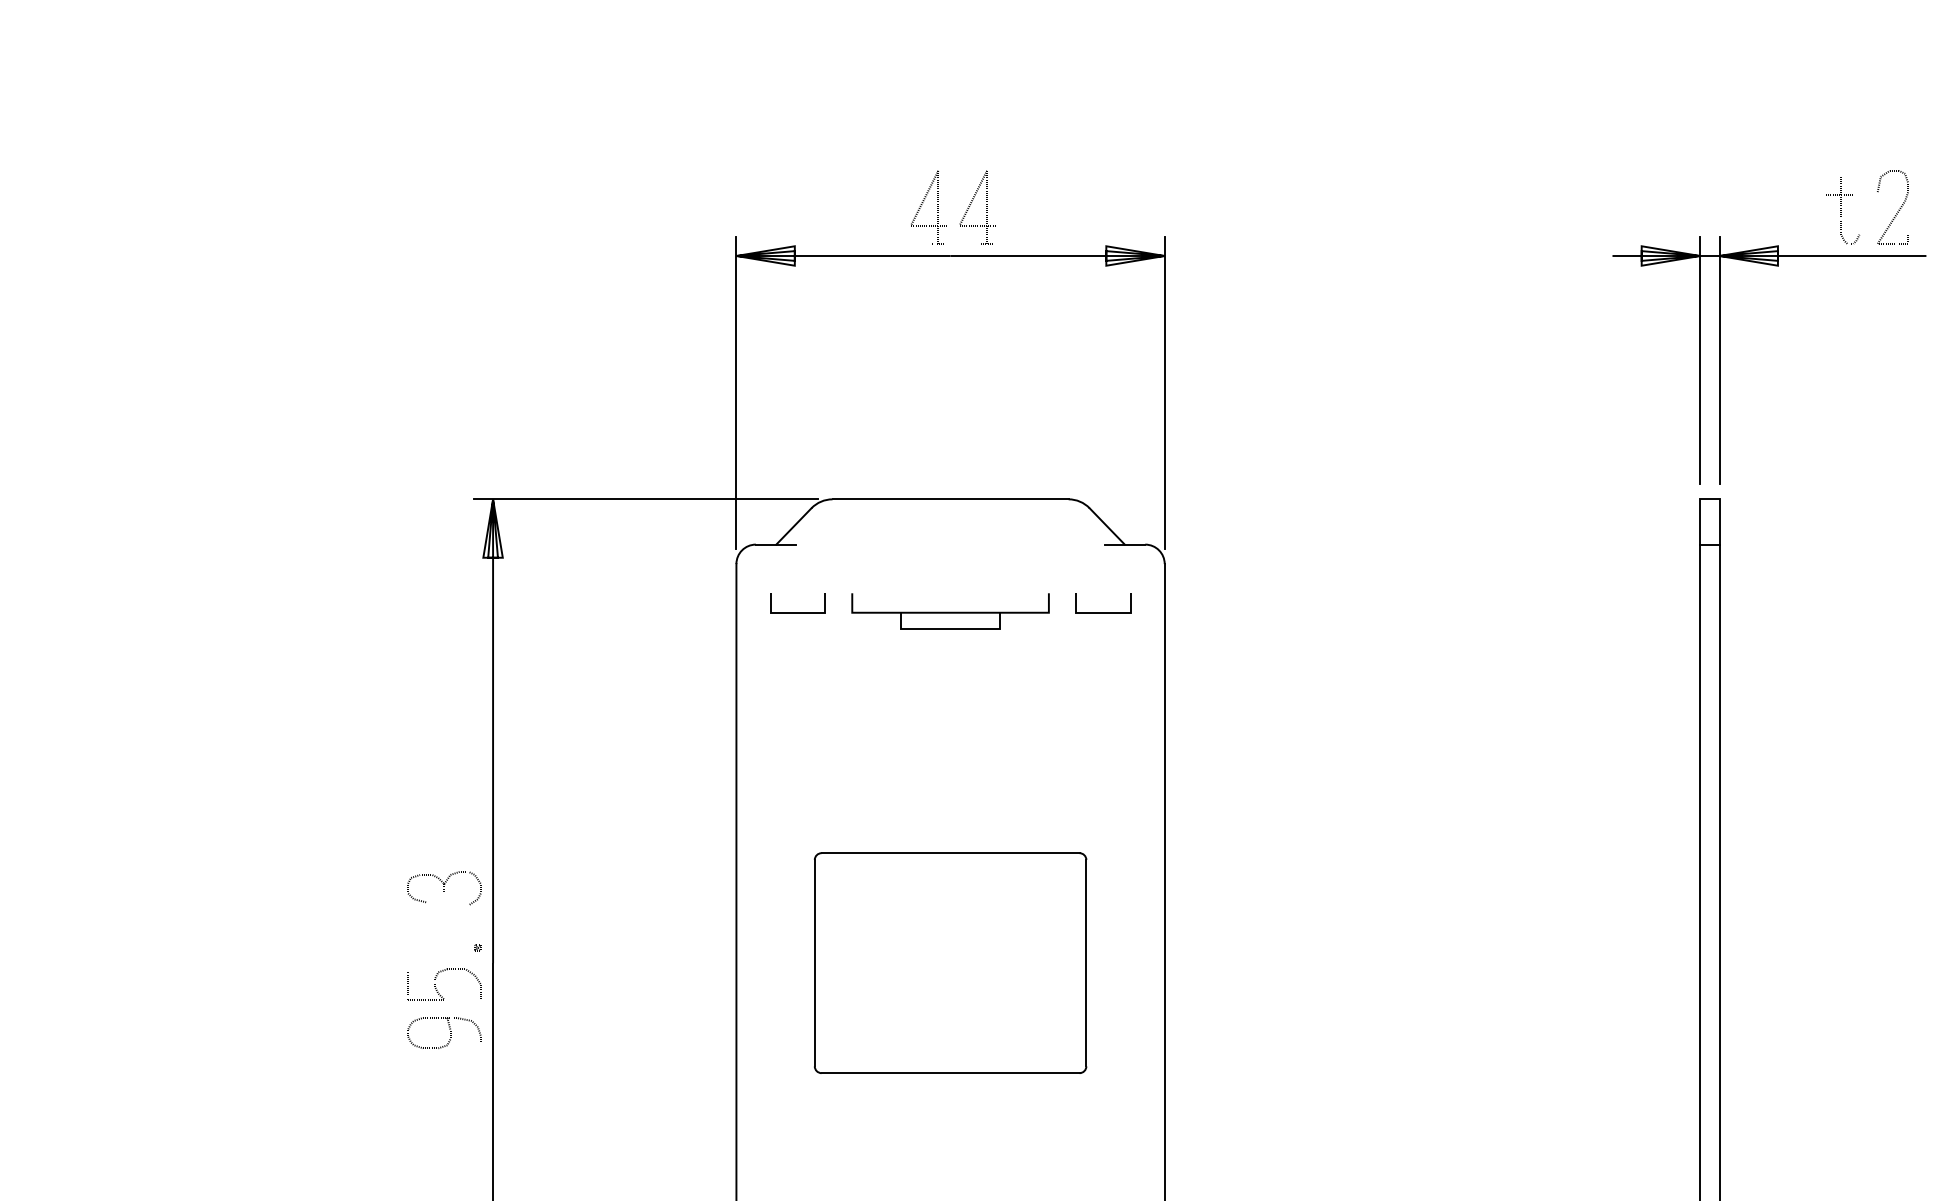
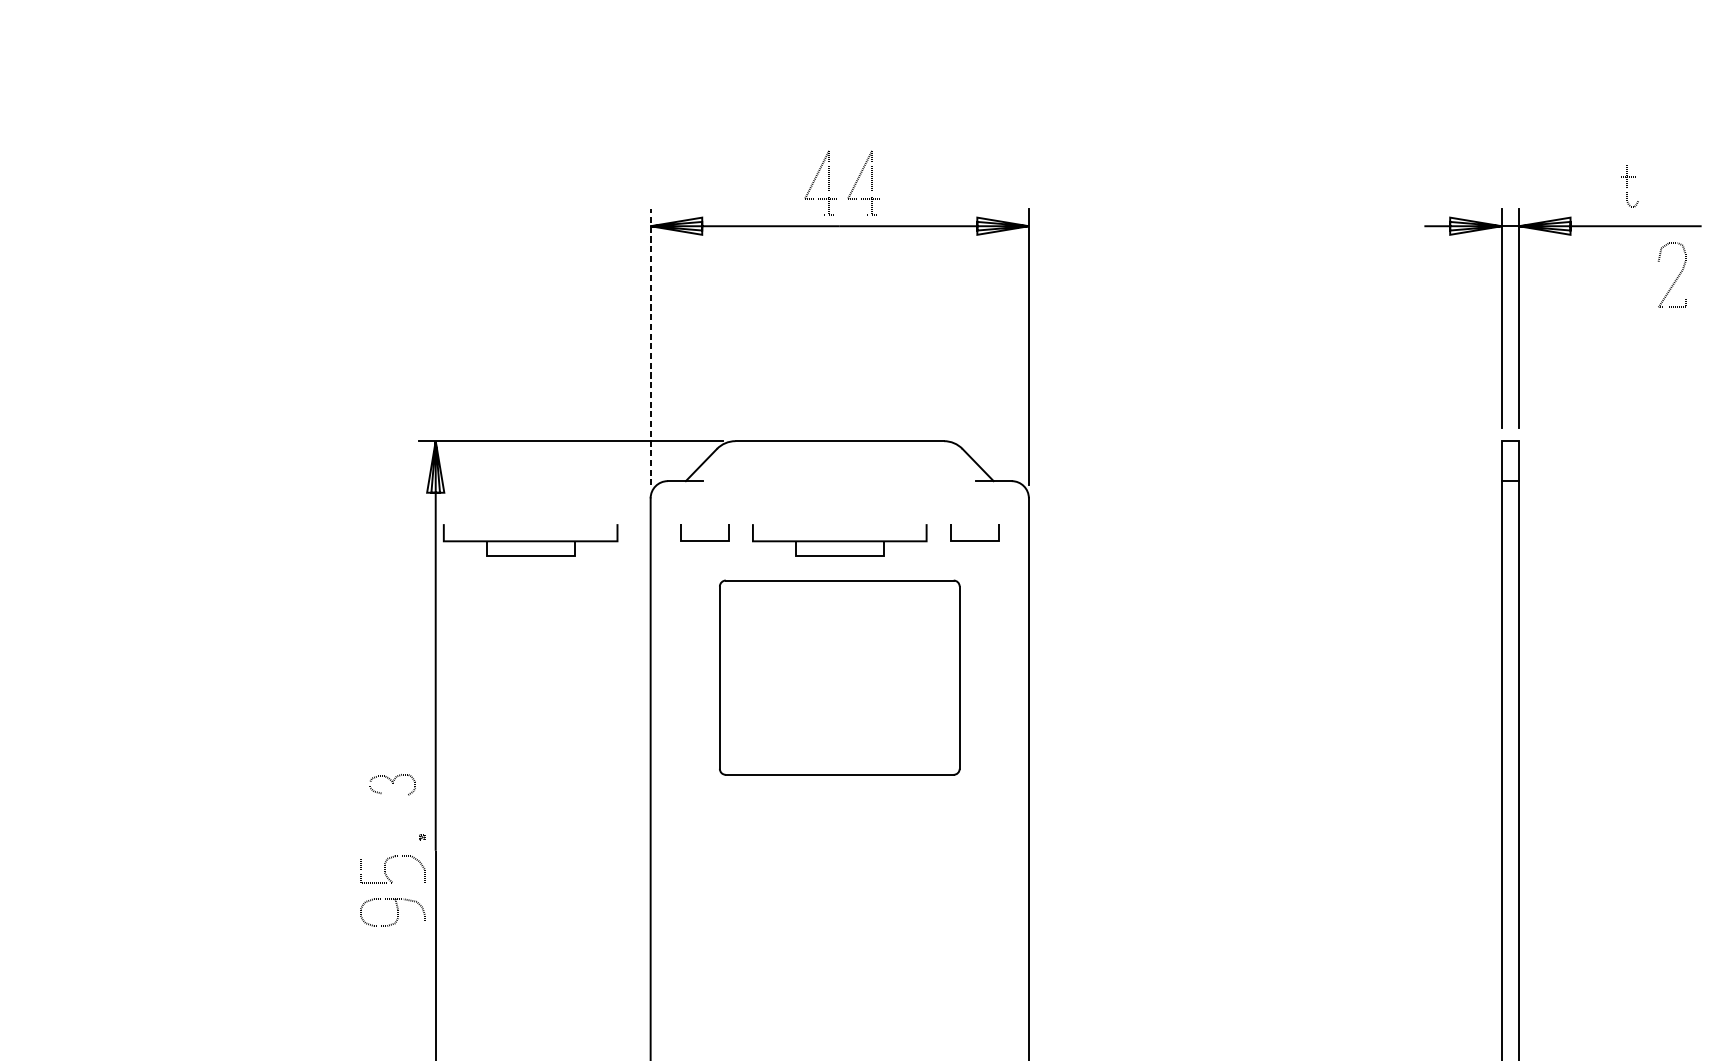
curve: (1898, 209) -> (1676, 277), moved
part: (1843, 210) -> (1628, 186), size x0.7
line: (736, 392) -> (650, 346), solid -> dashed
part: (600, 611) -> (530, 540), added
part: (444, 888) -> (392, 784), size x0.7
part: (950, 962) -> (839, 677), moved

